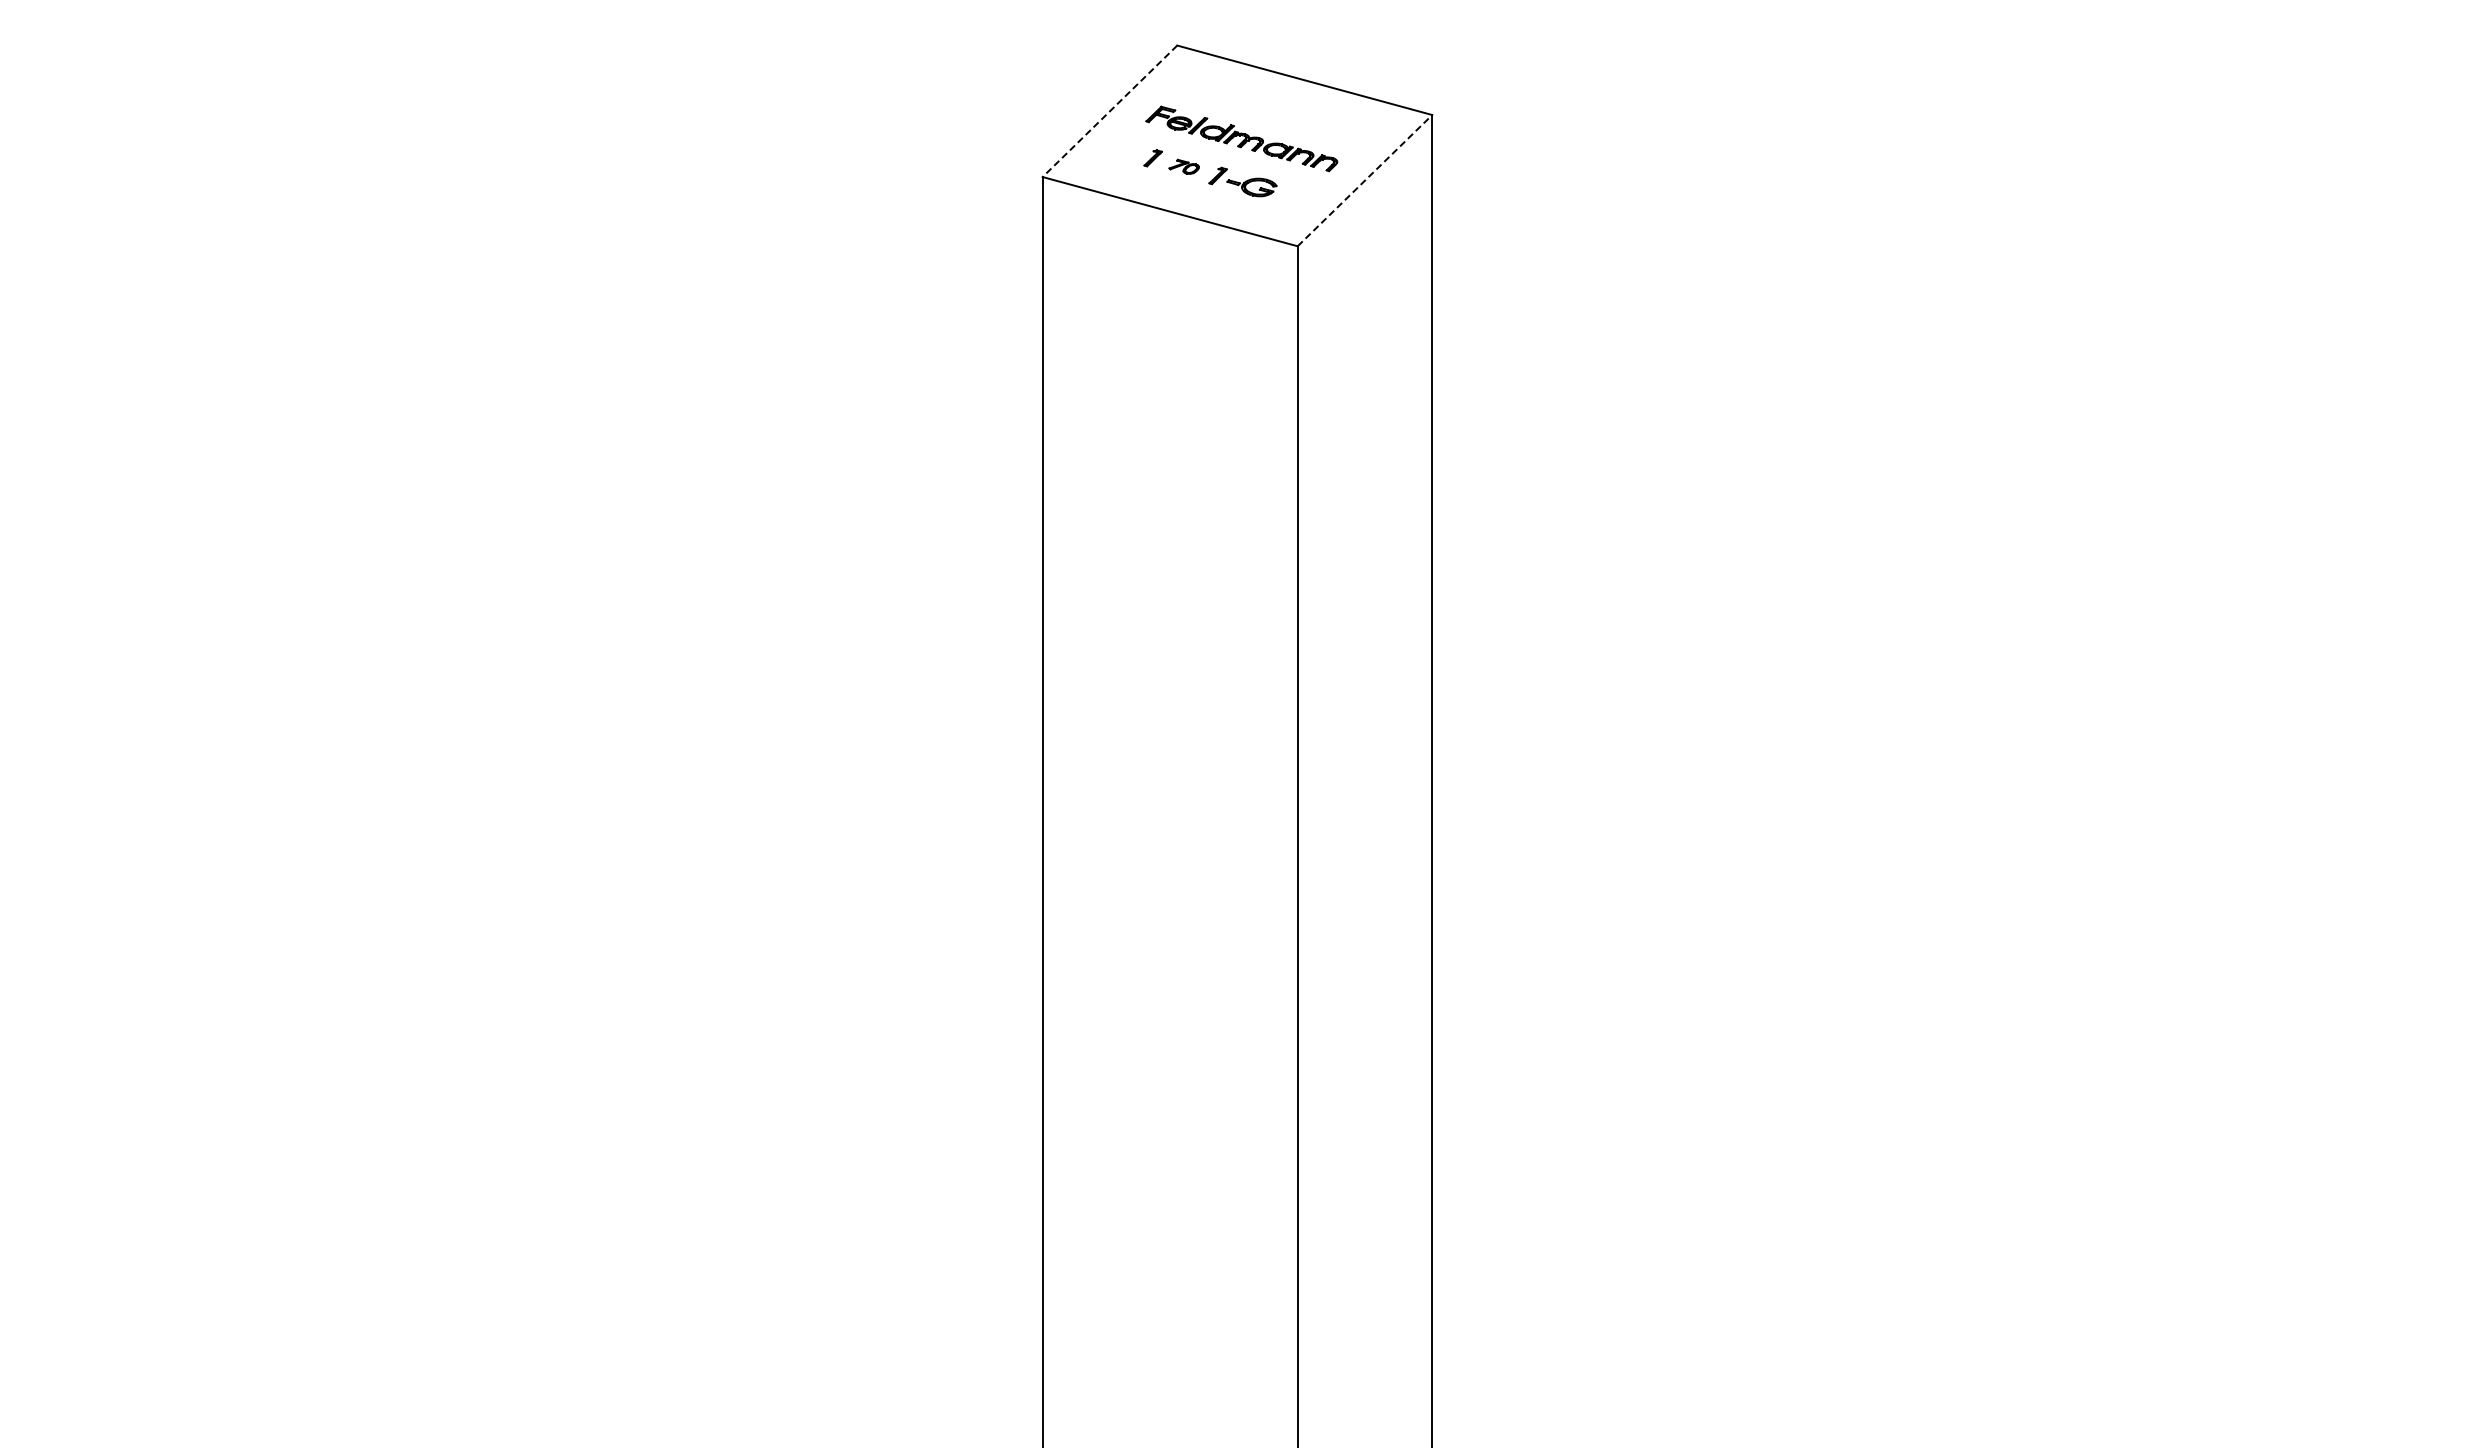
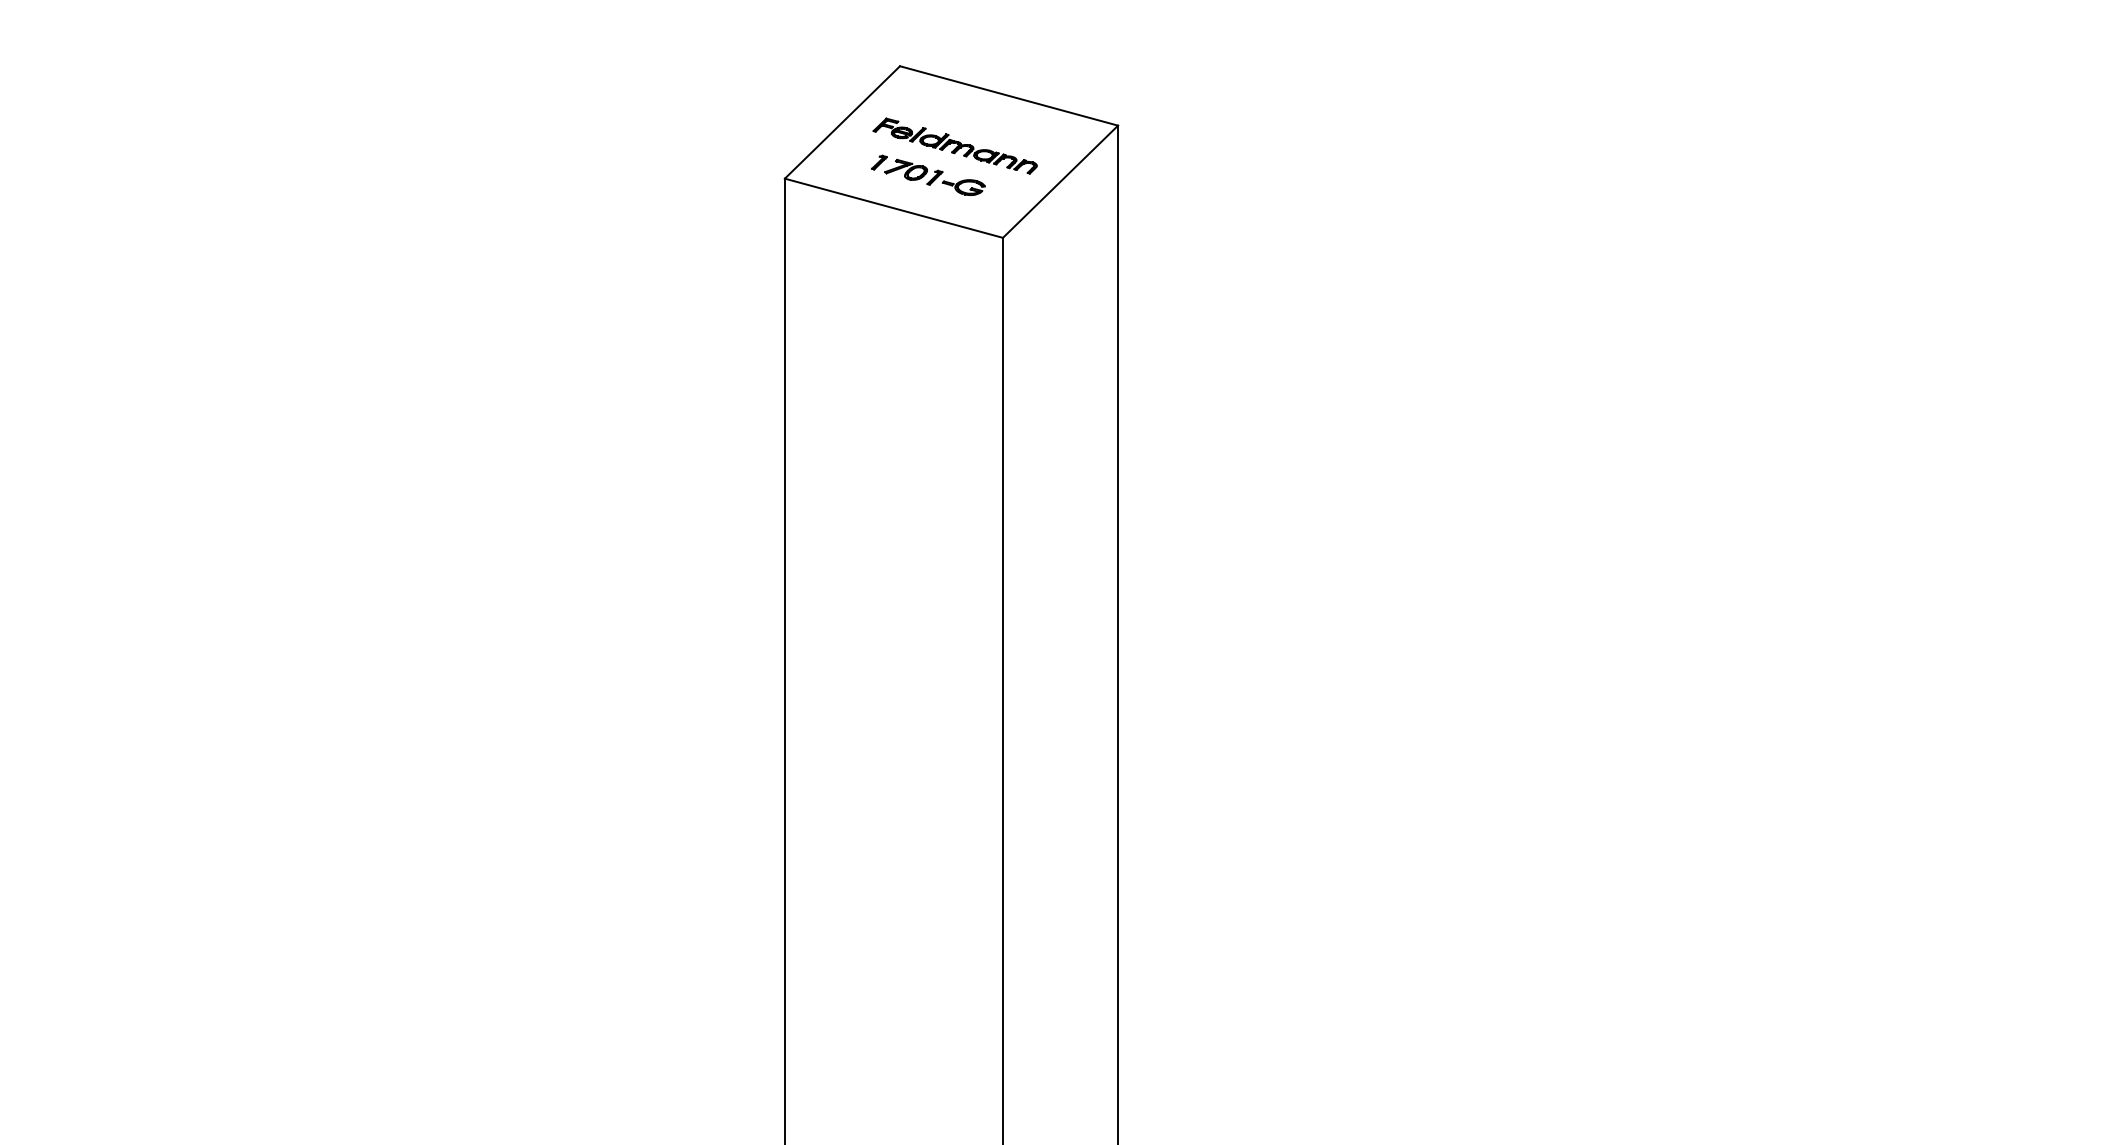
line: (1109, 111) -> (842, 122), dashed -> solid
part: (1183, 166) -> (905, 169), size x1.67
line: (1365, 180) -> (1060, 181), dashed -> solid

